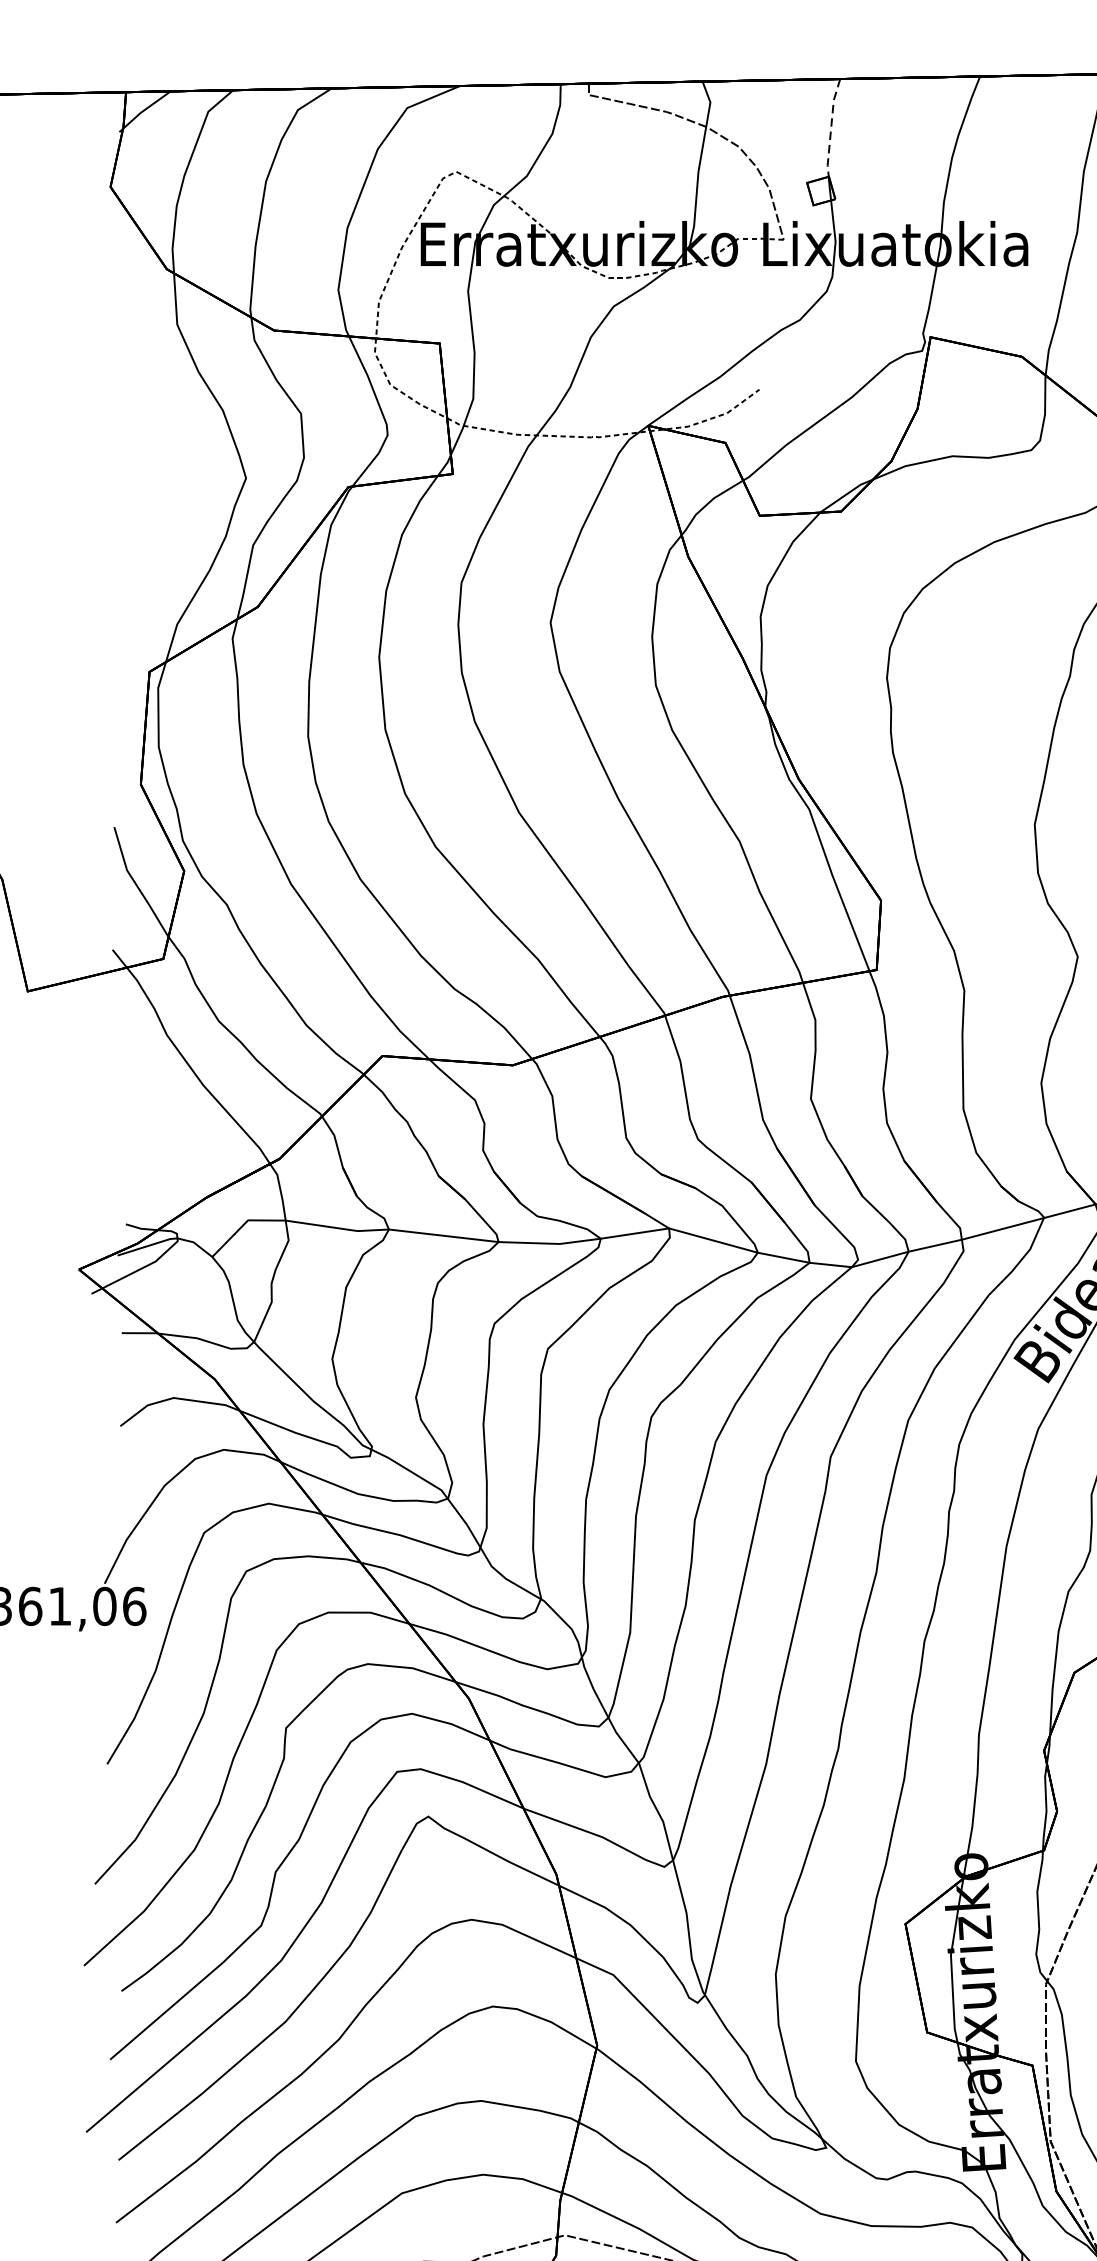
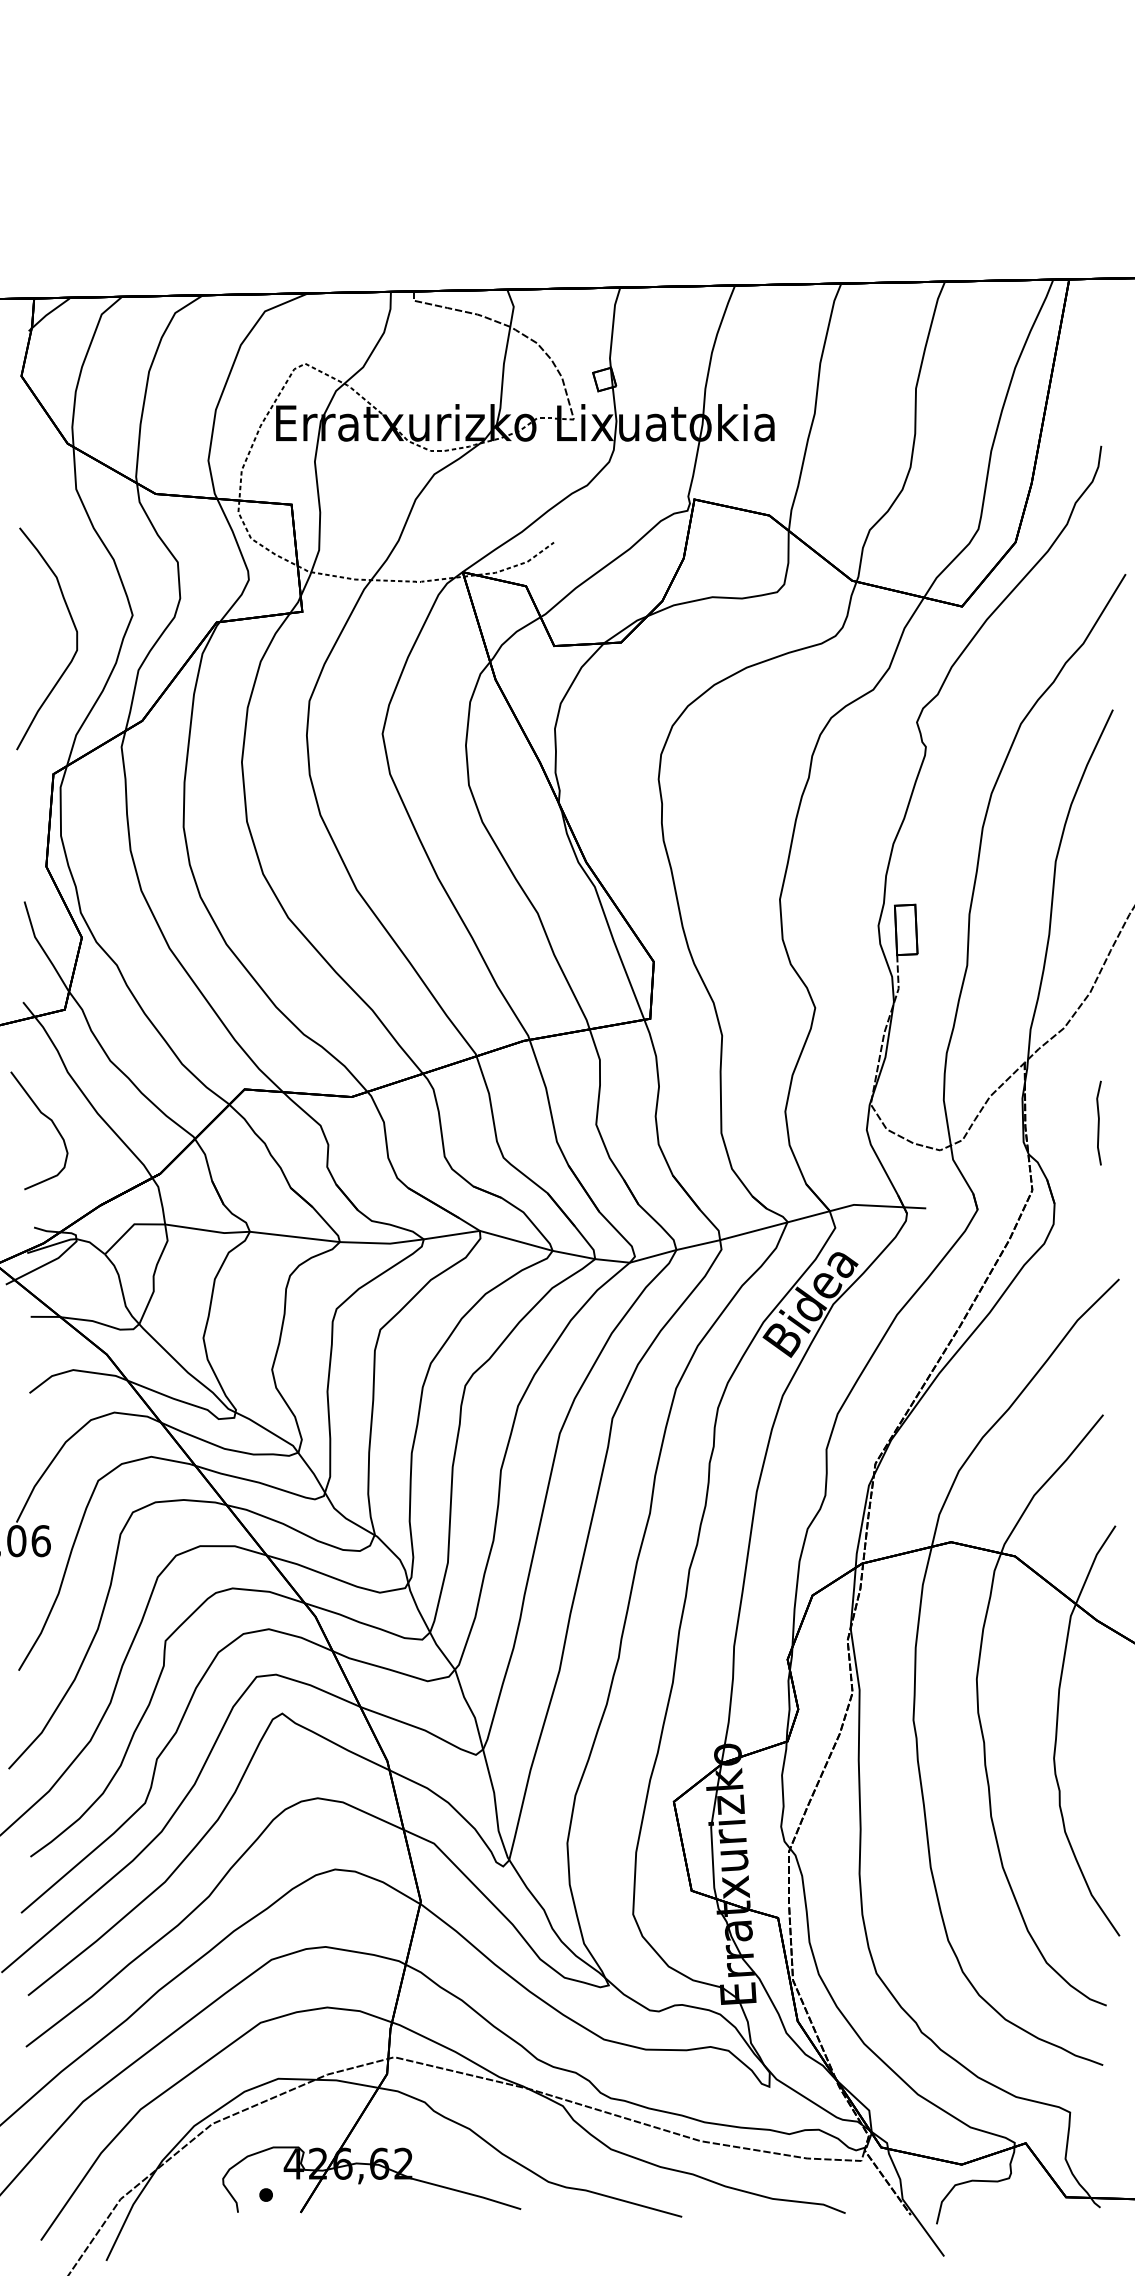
line: (830, 127) -> (612, 327), dashed -> solid
curve: (175, 494) -> (74, 628), added
curve: (143, 1092) -> (48, 1119), added

